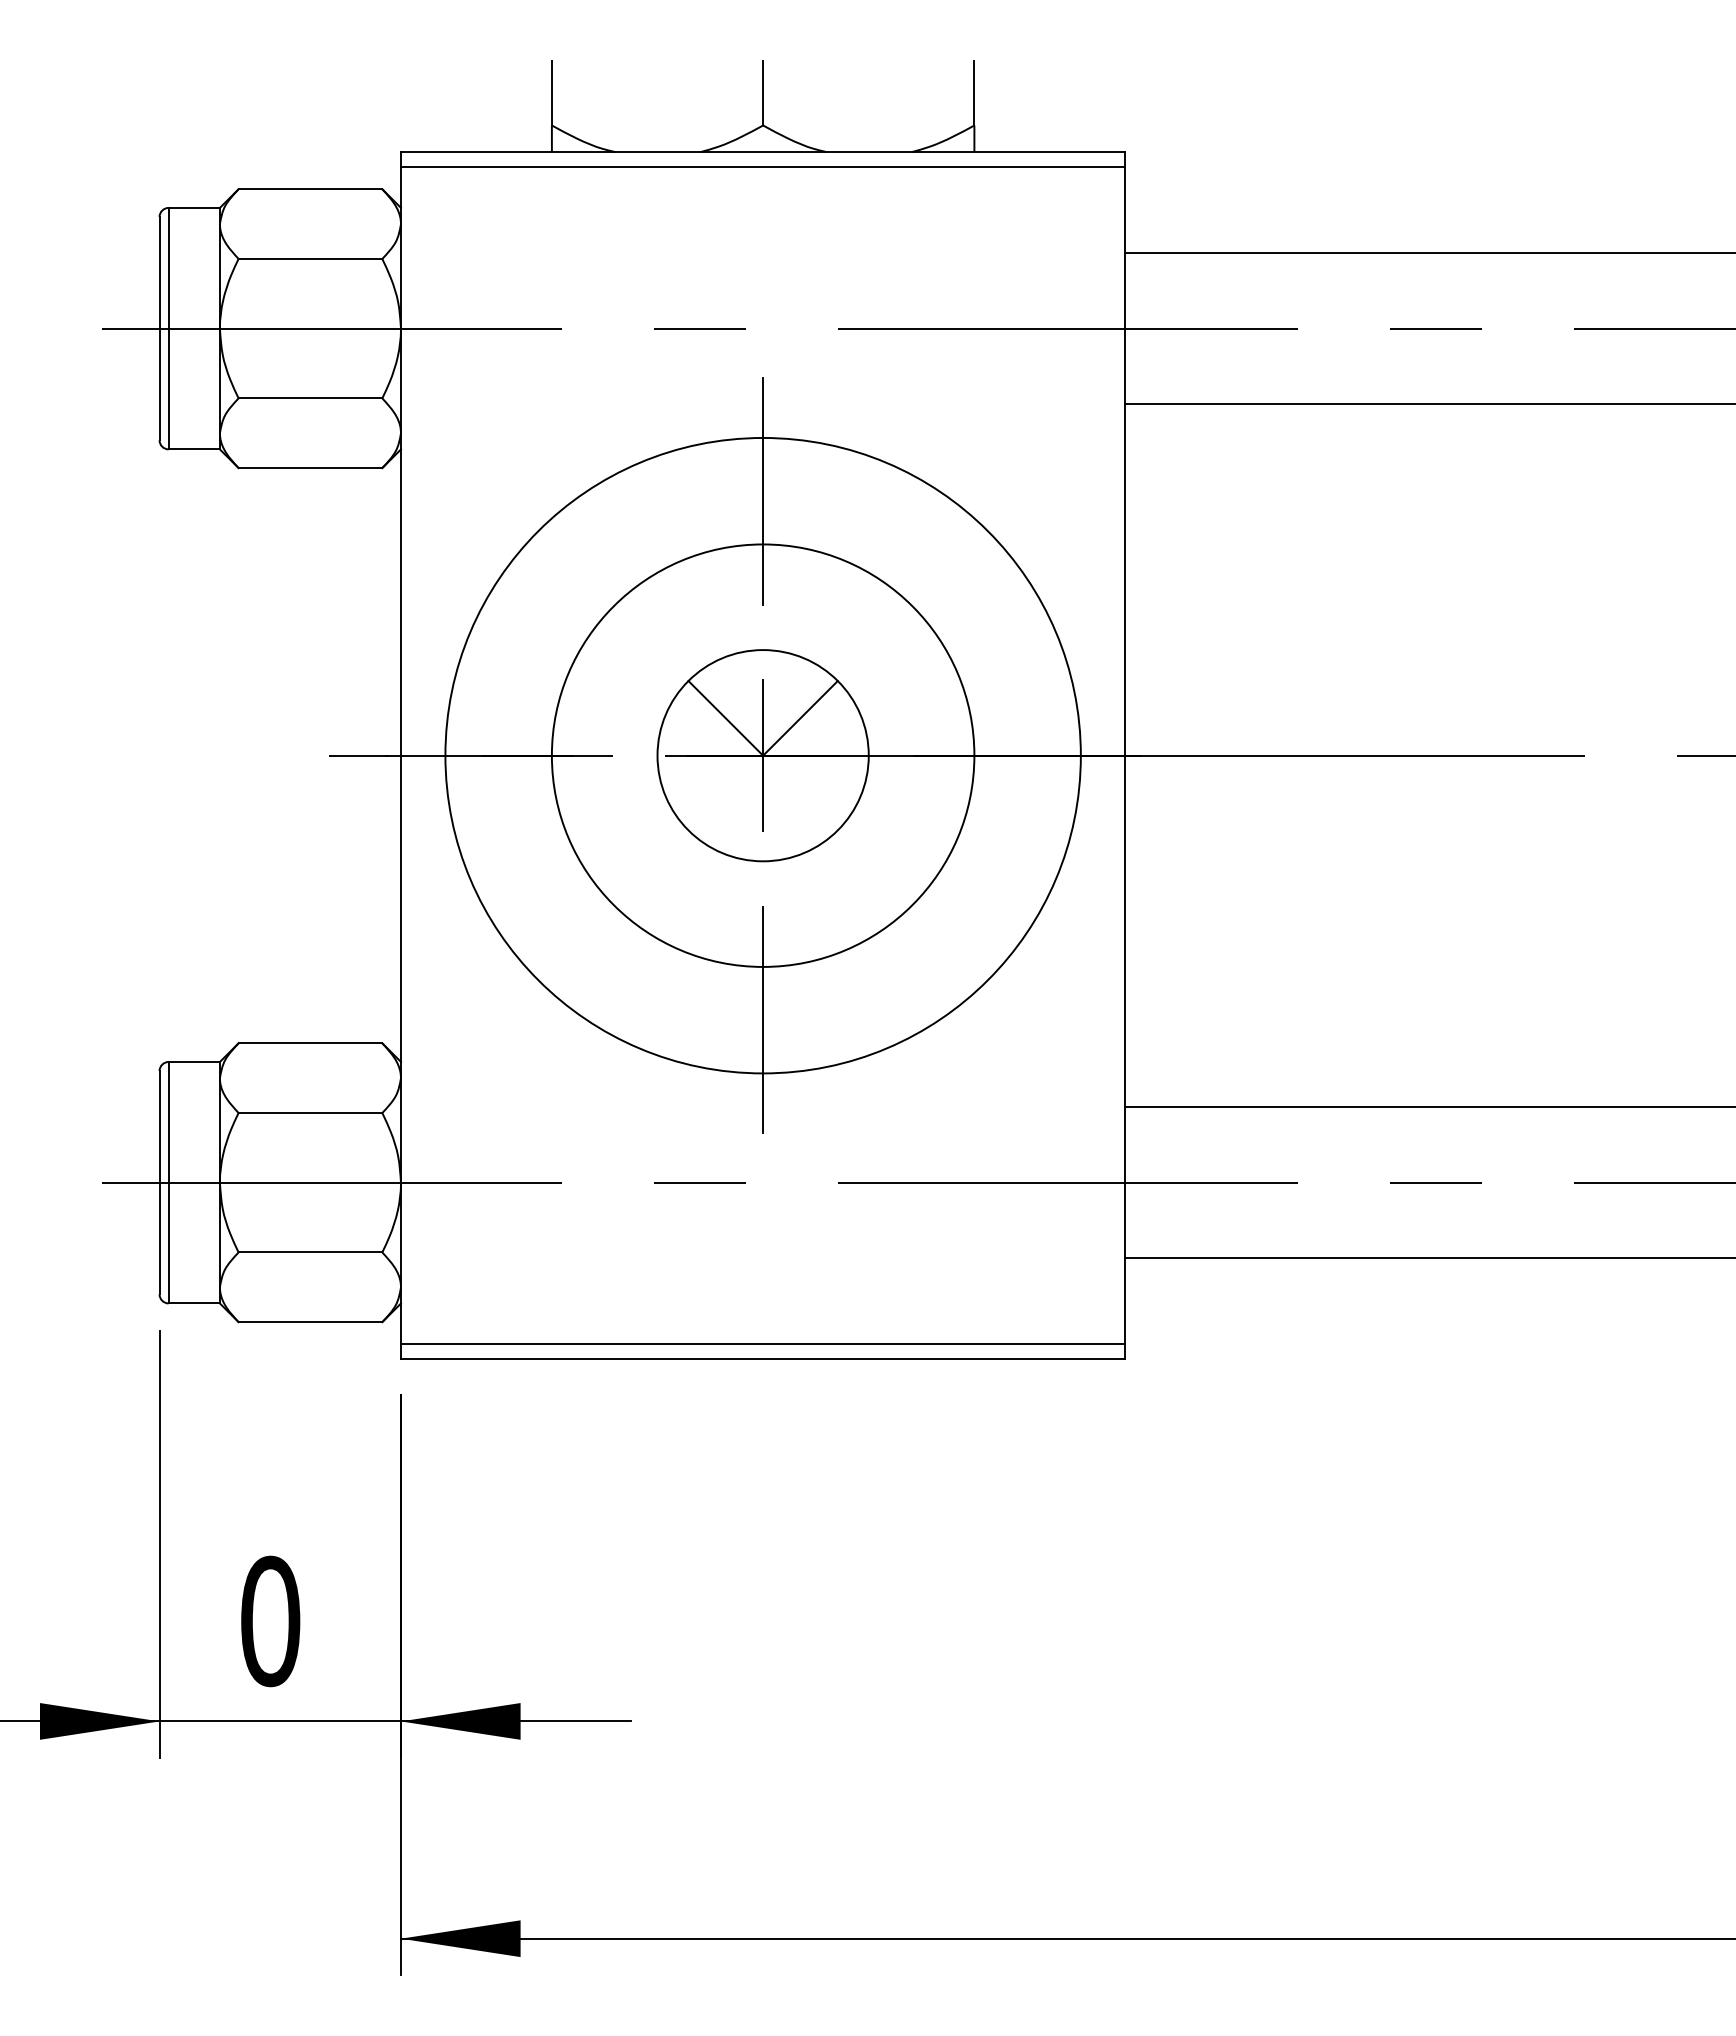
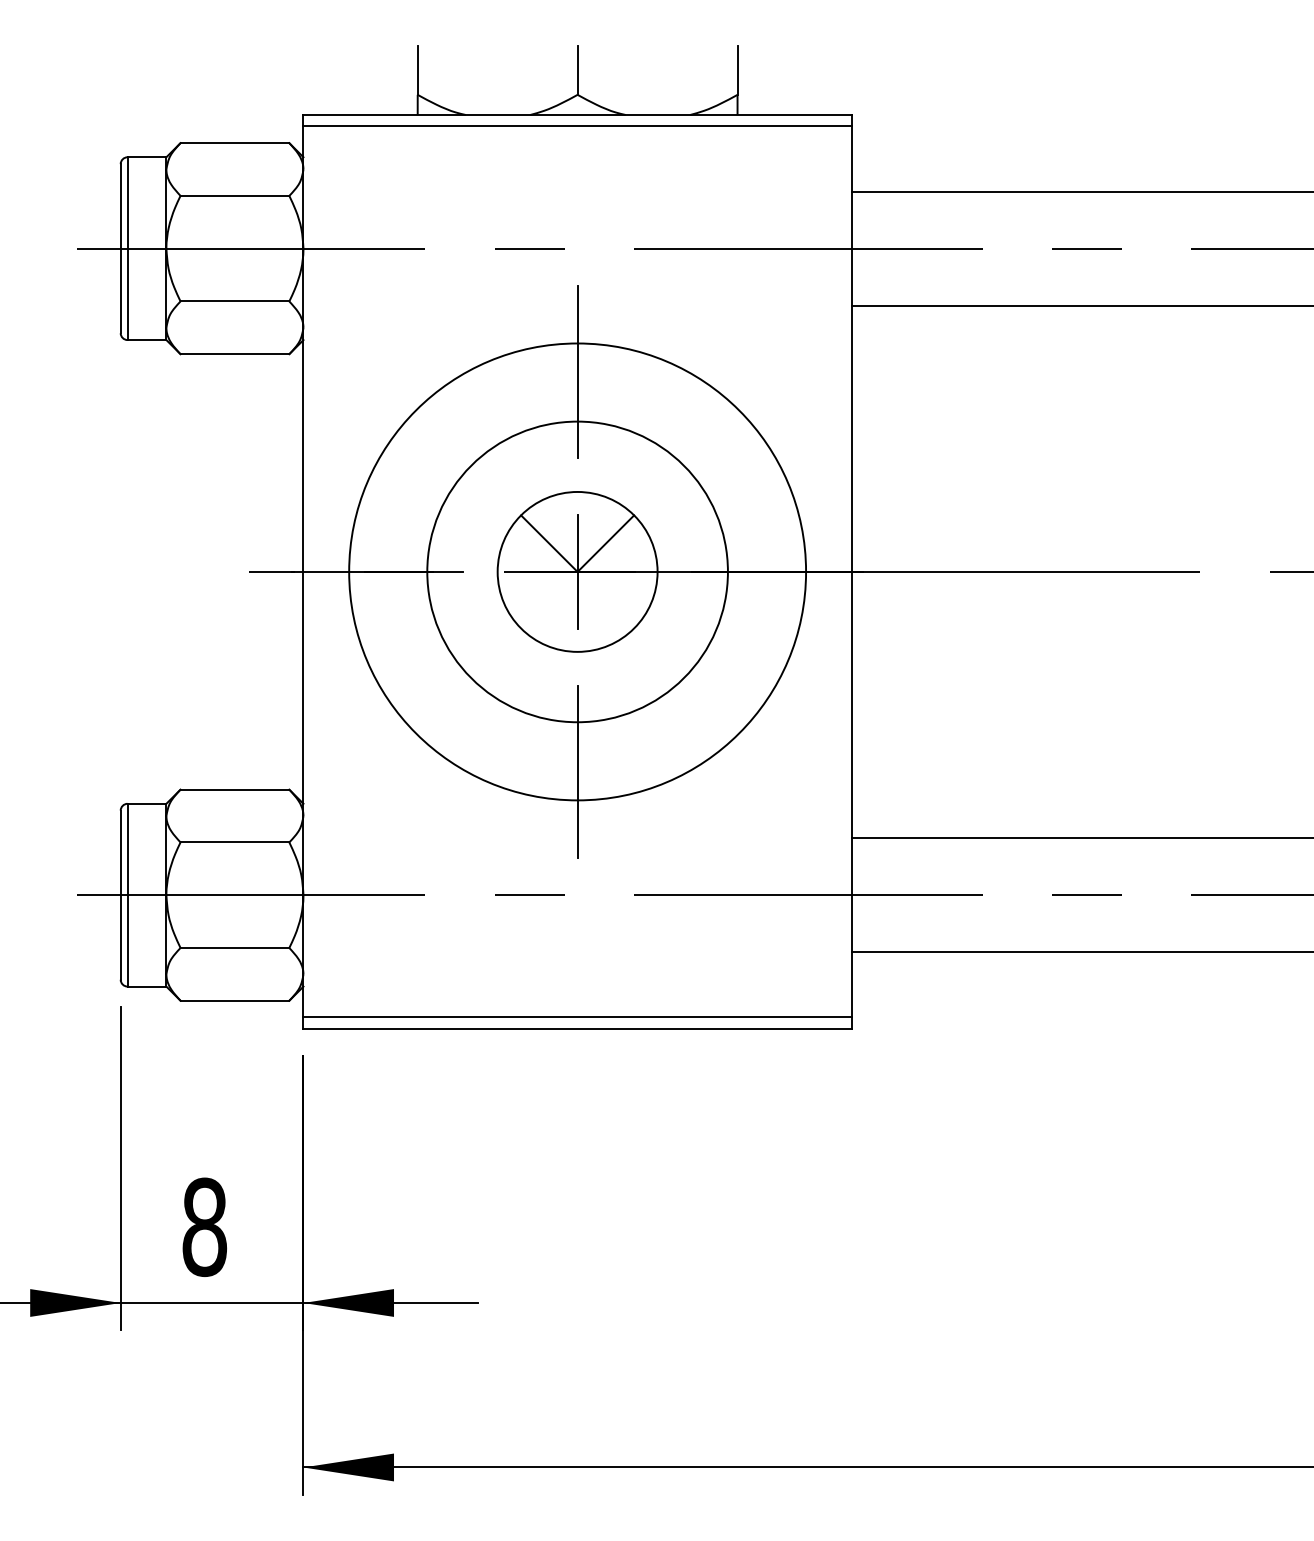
circle: (762, 755) -> (577, 571), size x0.62
circle: (762, 755) -> (577, 571), size x1.43
text: (270, 1621) -> (204, 1227), 0 -> 8

